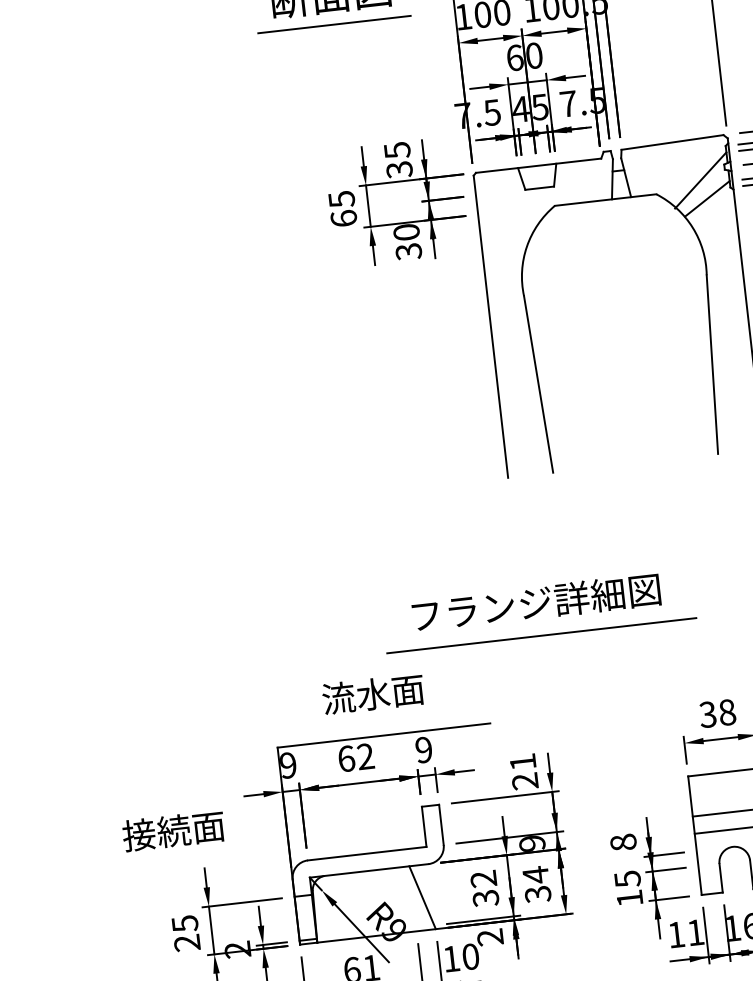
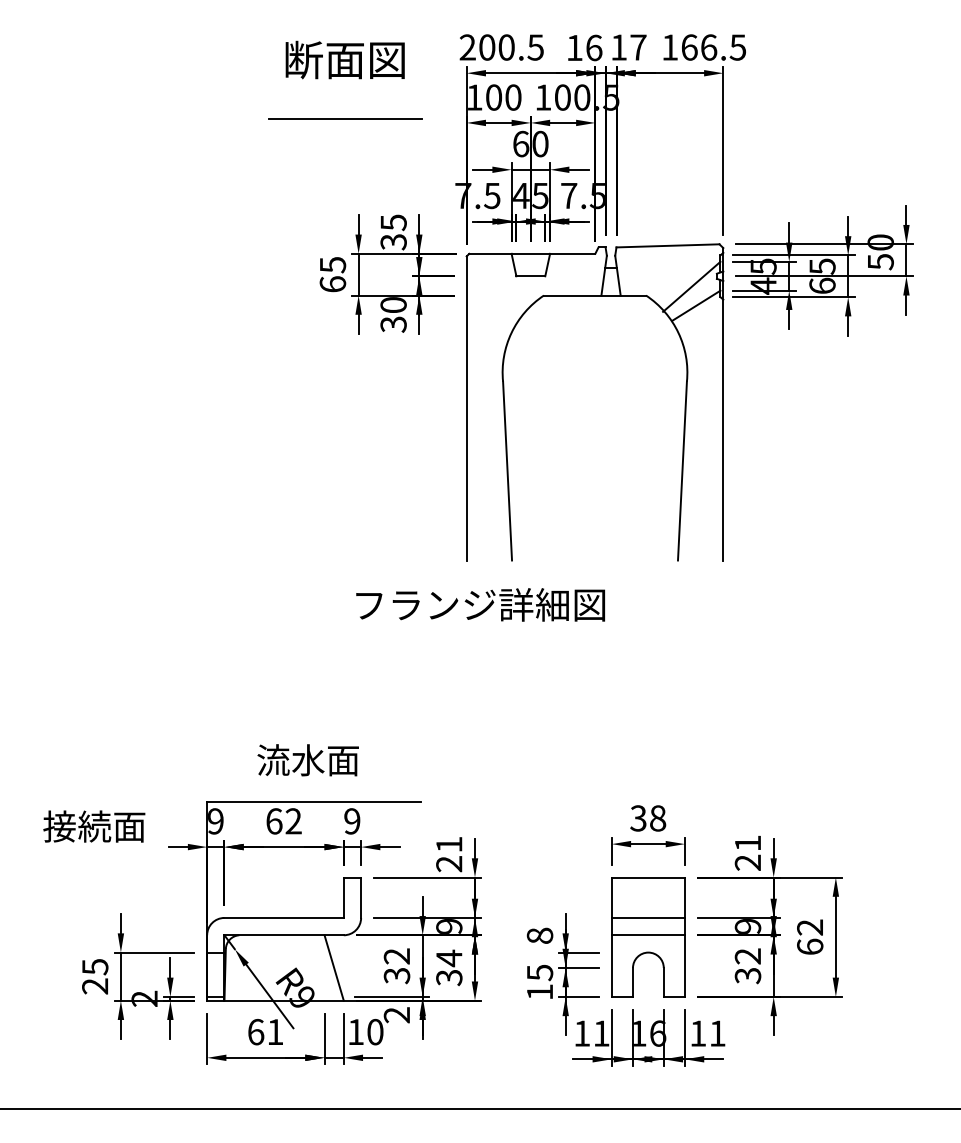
line: (334, 23) -> (345, 118), moved
text: (536, 602) -> (480, 604), moved
line: (541, 636) -> (481, 721), removed
text: (173, 830) -> (94, 826), moved

